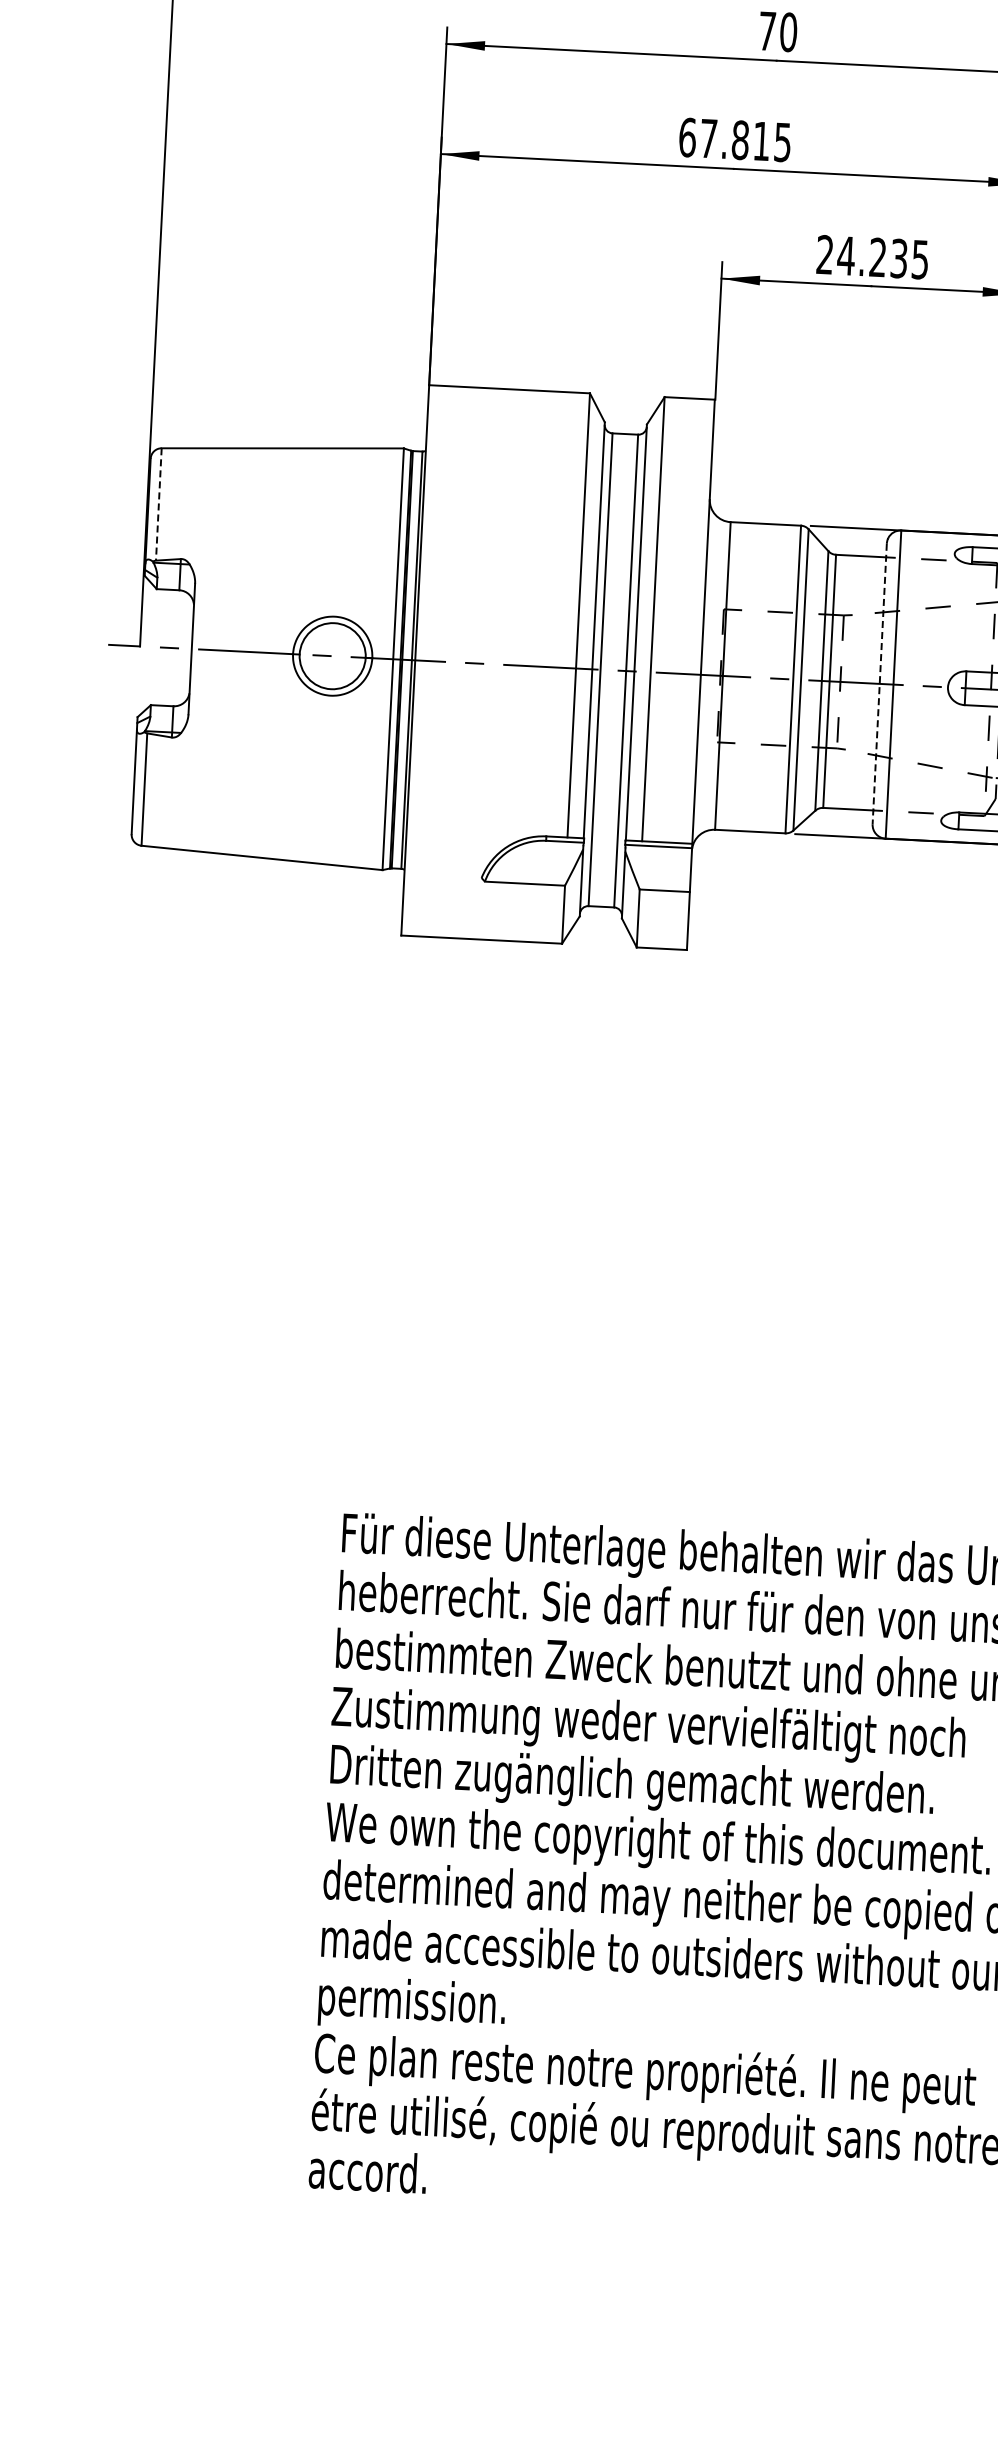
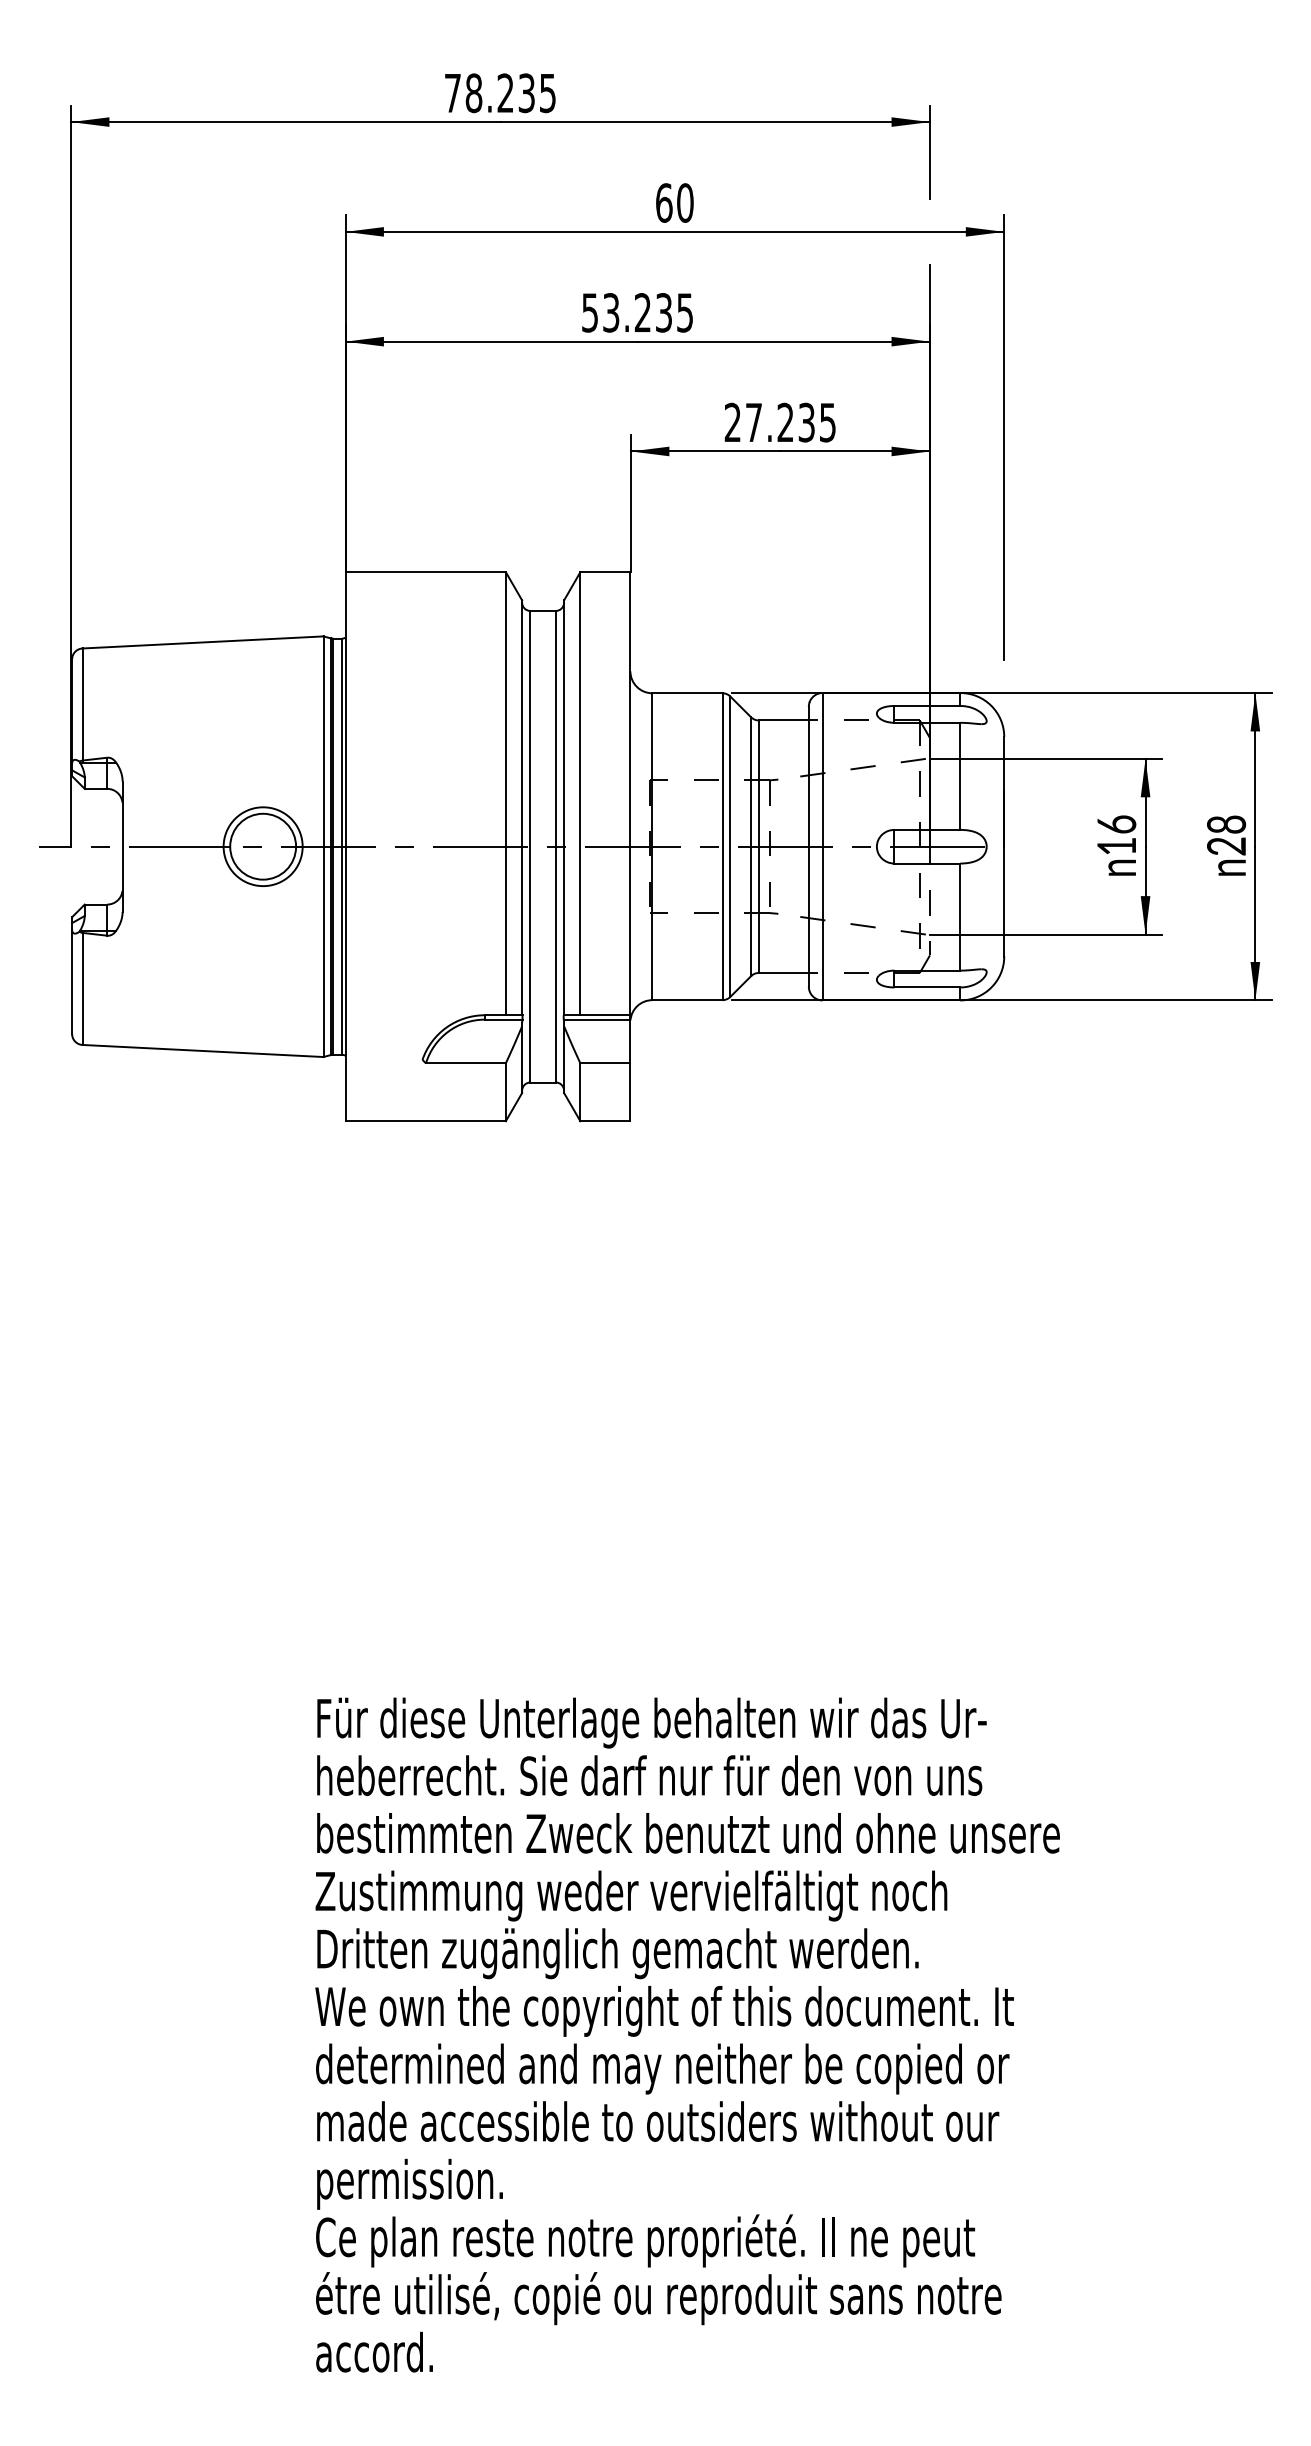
text: (767, 30) -> (664, 202), 70 -> 60
text: (724, 139) -> (626, 312), 67.815 -> 53.235
text: (845, 255) -> (753, 422), 24.235 -> 27.235
line: (158, 505) -> (82, 705), dashed -> solid
line: (879, 683) -> (808, 846), dashed -> solid

